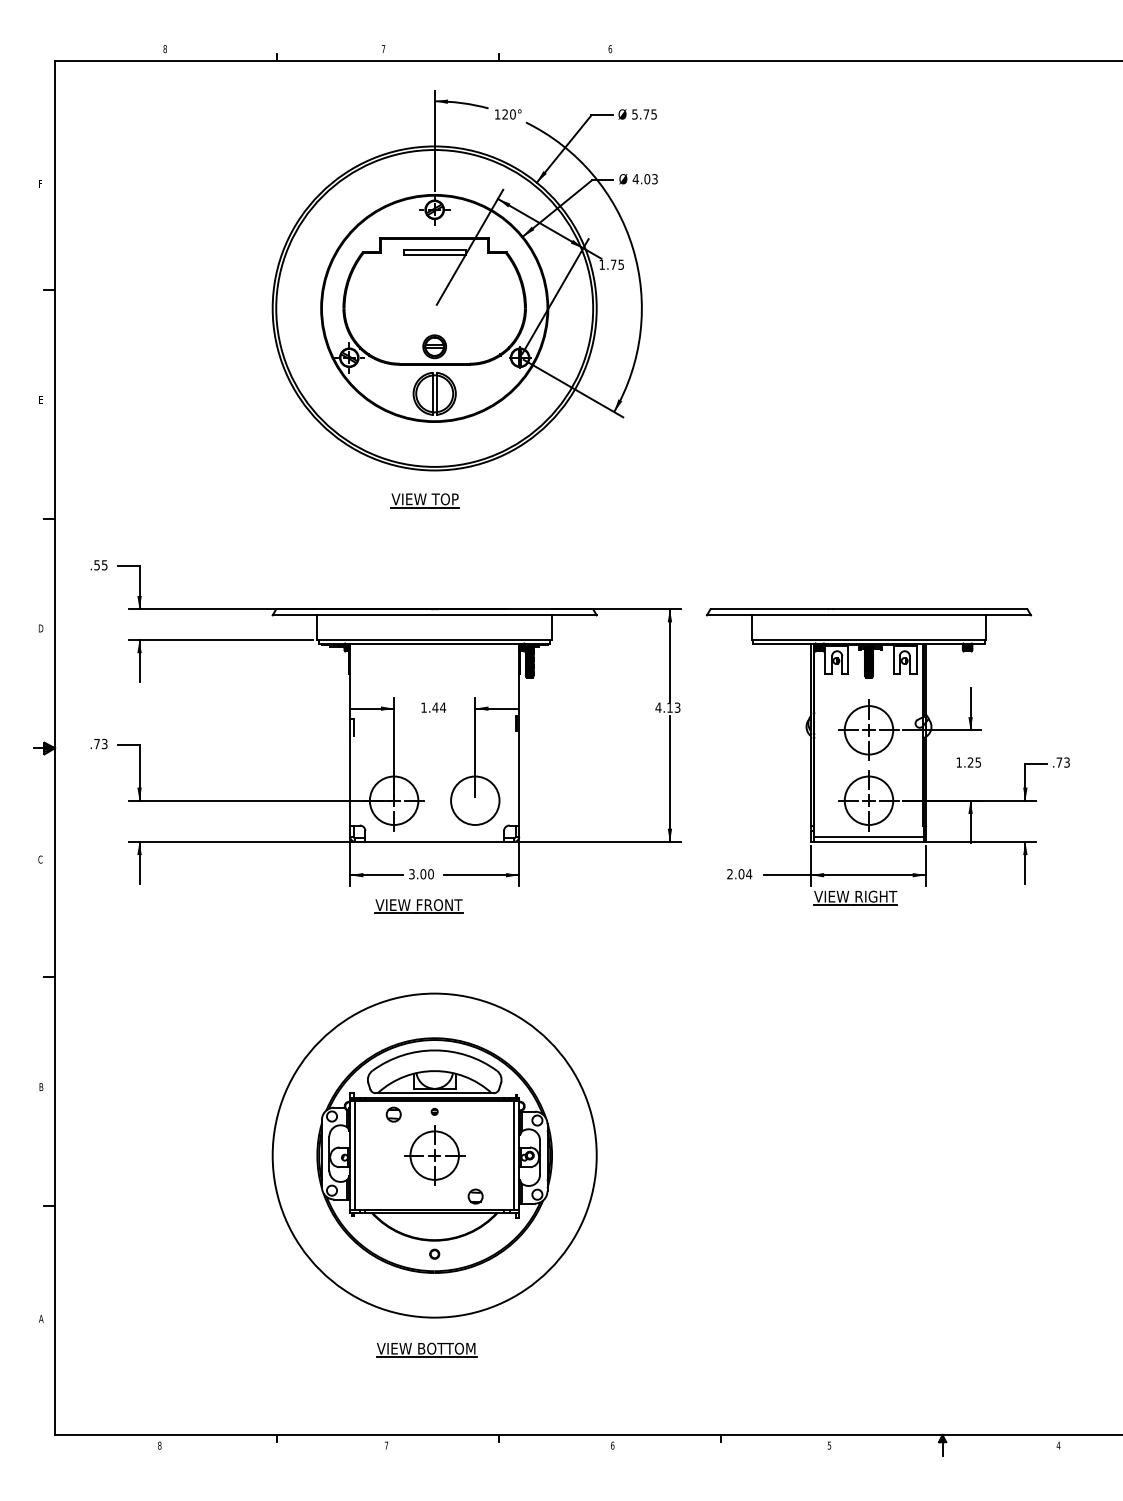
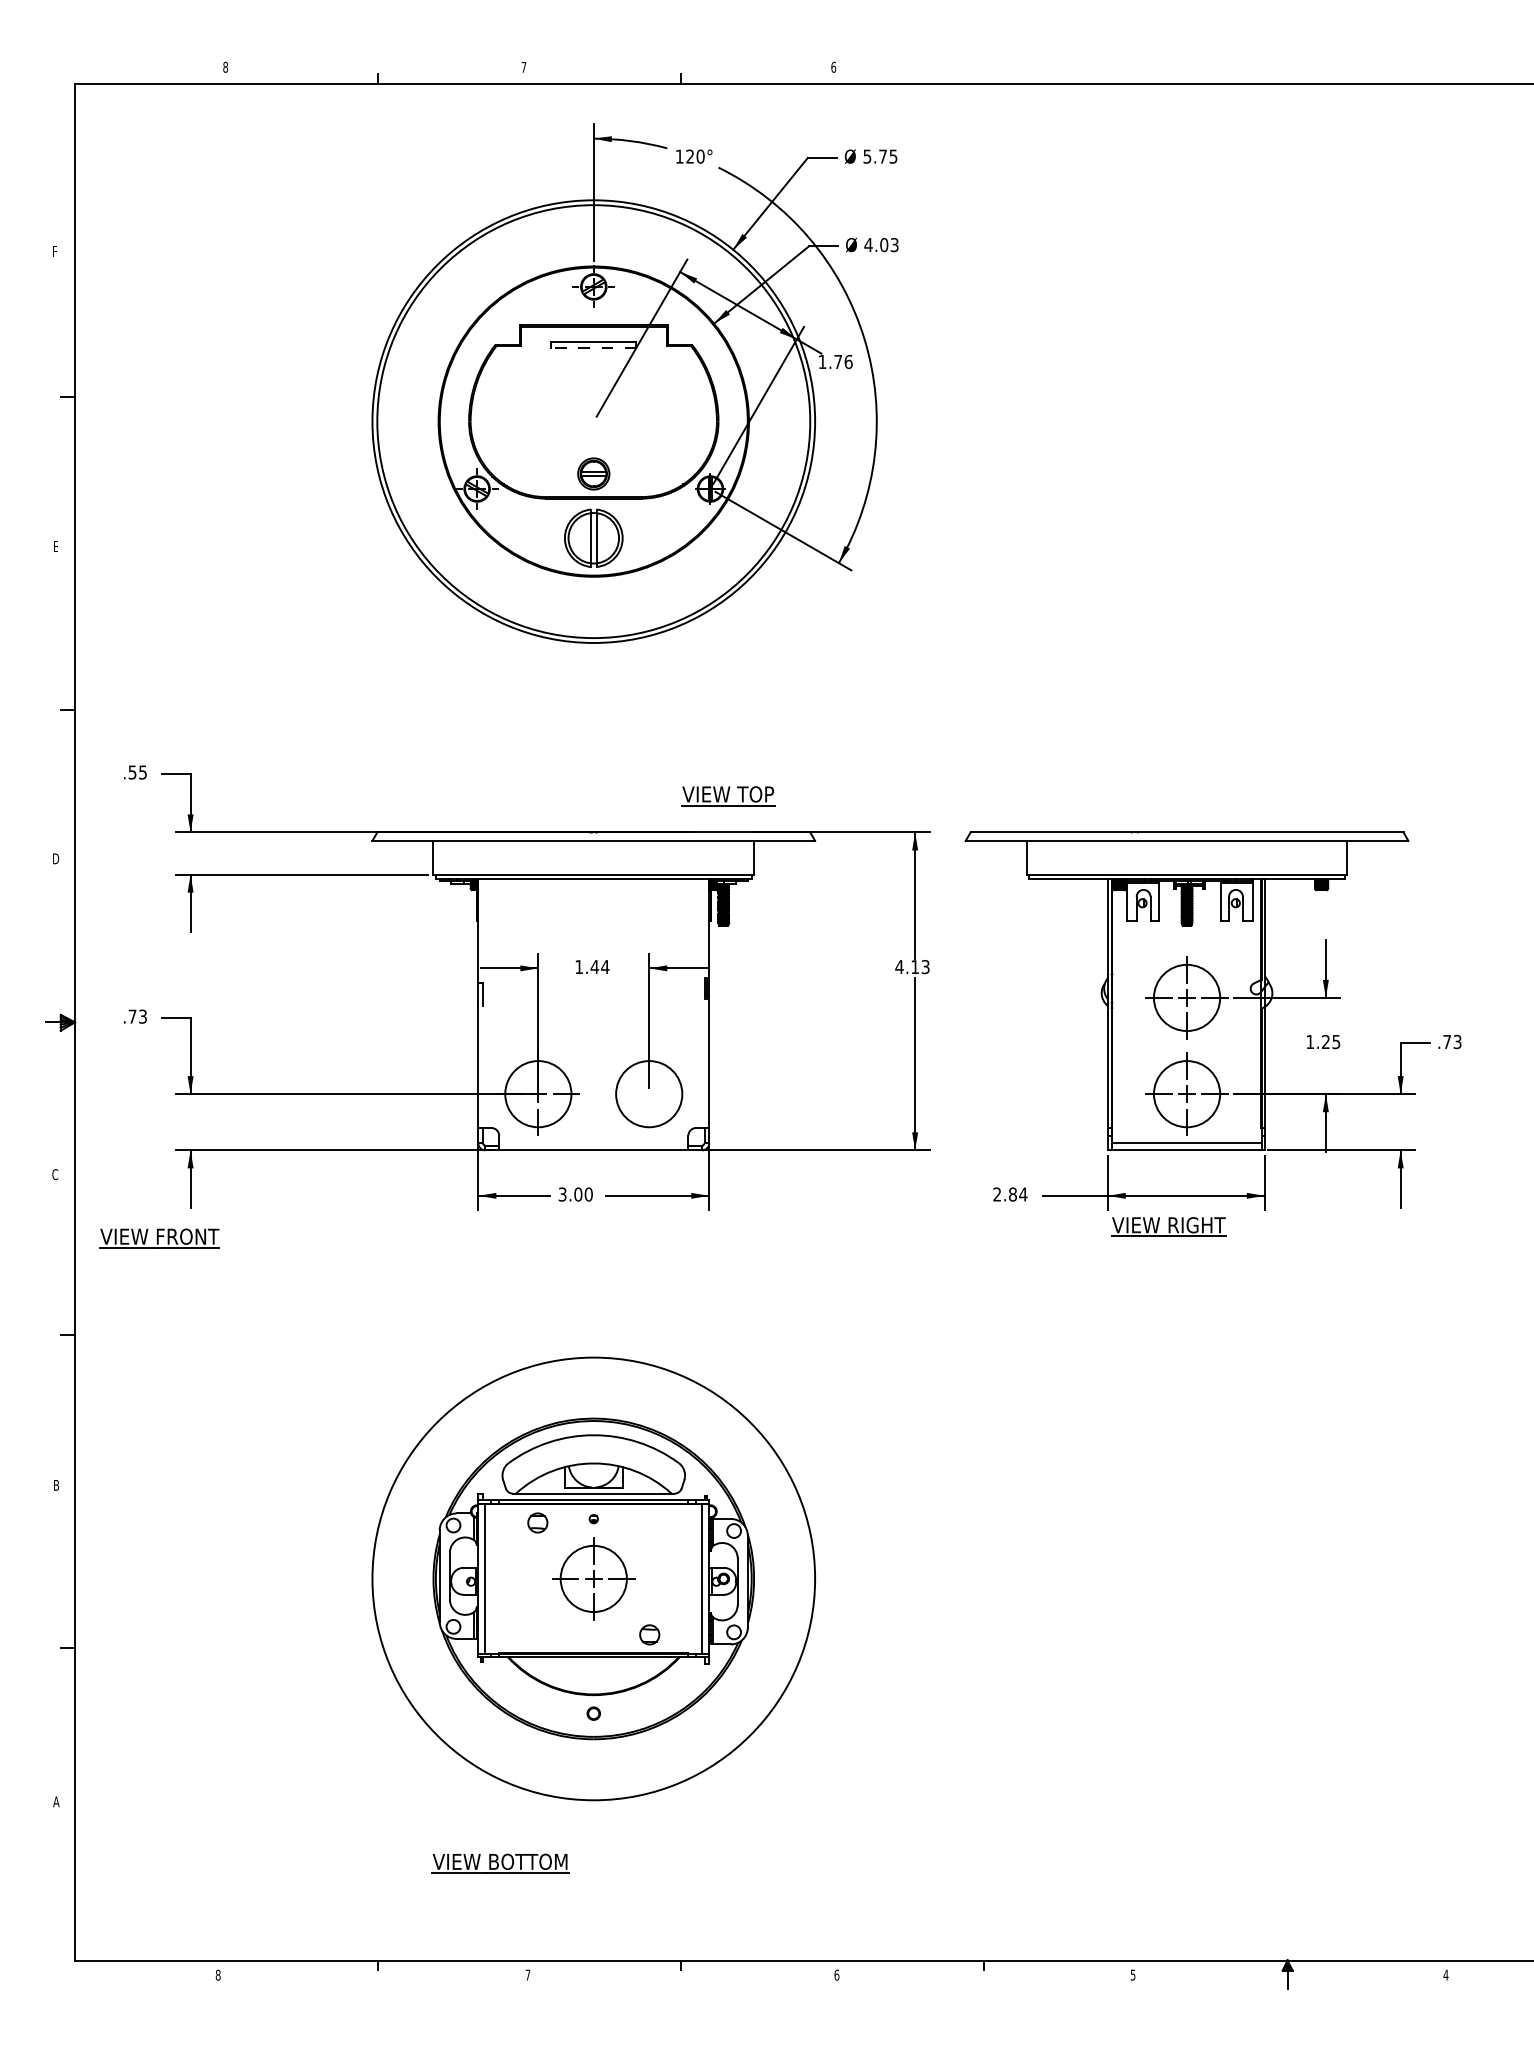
line: (434, 254) -> (593, 347), solid -> dashed
text: (621, 264) -> (848, 361), 1.75 -> 1.76
part: (424, 500) -> (727, 795), moved
text: (741, 874) -> (1012, 1194), 2.04 -> 2.84
part: (418, 906) -> (159, 1238), moved
part: (426, 1349) -> (500, 1862), moved

